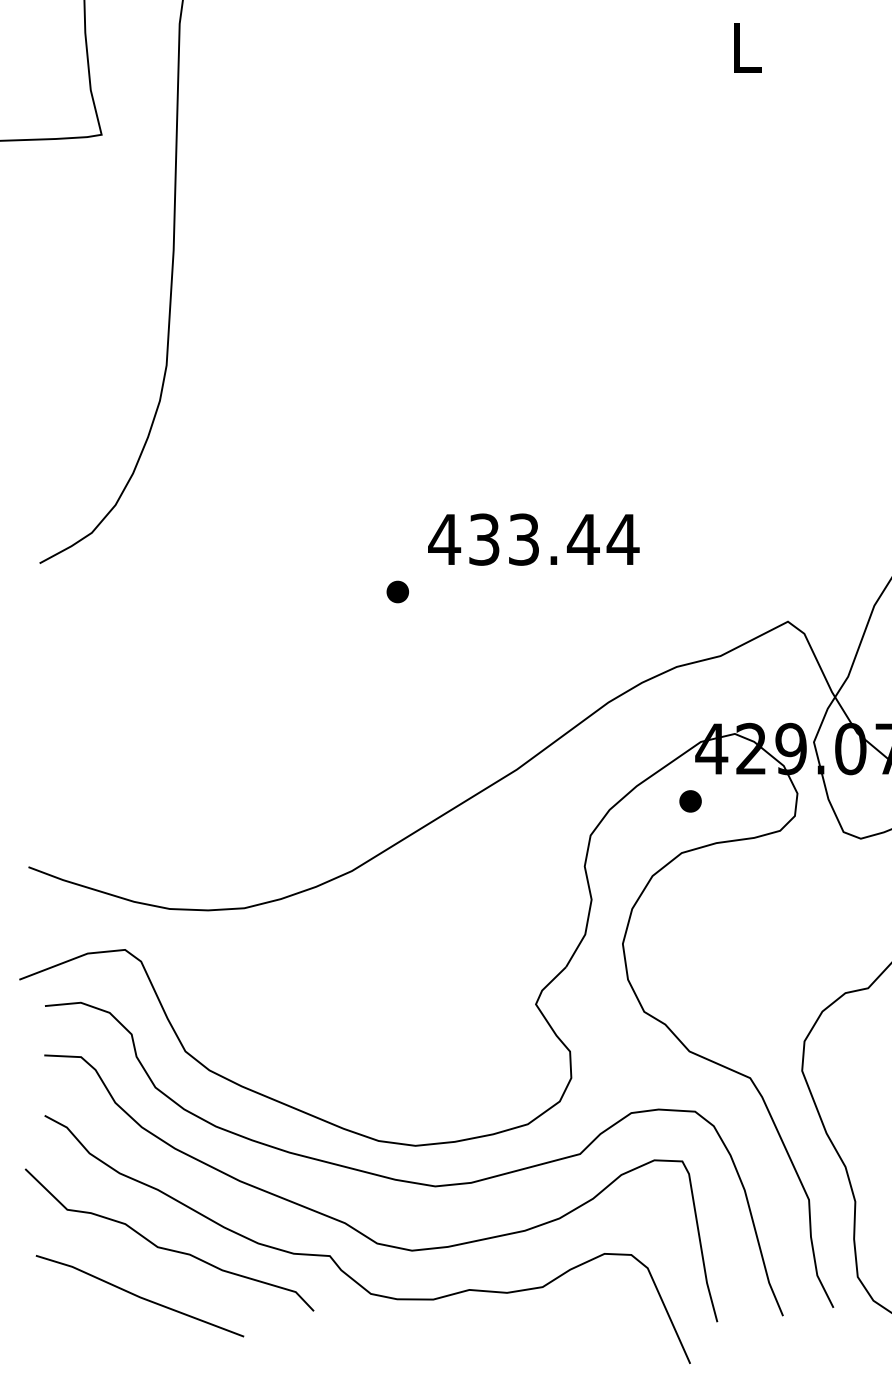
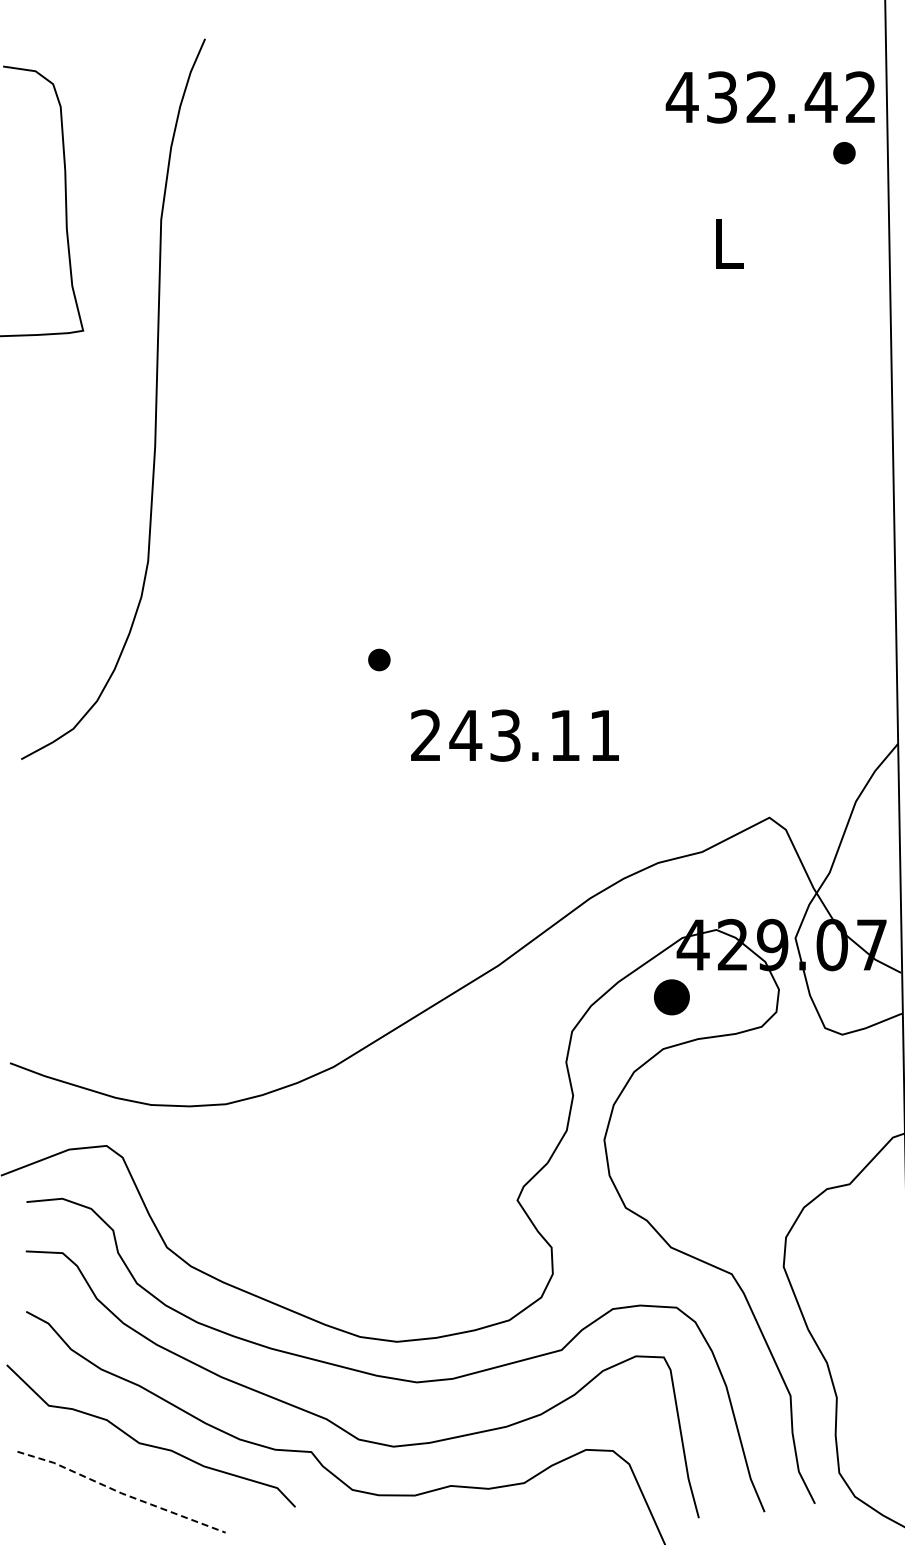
text: (533, 539) -> (515, 735), 433.44 -> 243.11
part: (397, 591) -> (379, 659), moved
part: (690, 801) -> (672, 997), size x1.6
line: (138, 1297) -> (120, 1493), solid -> dashed

